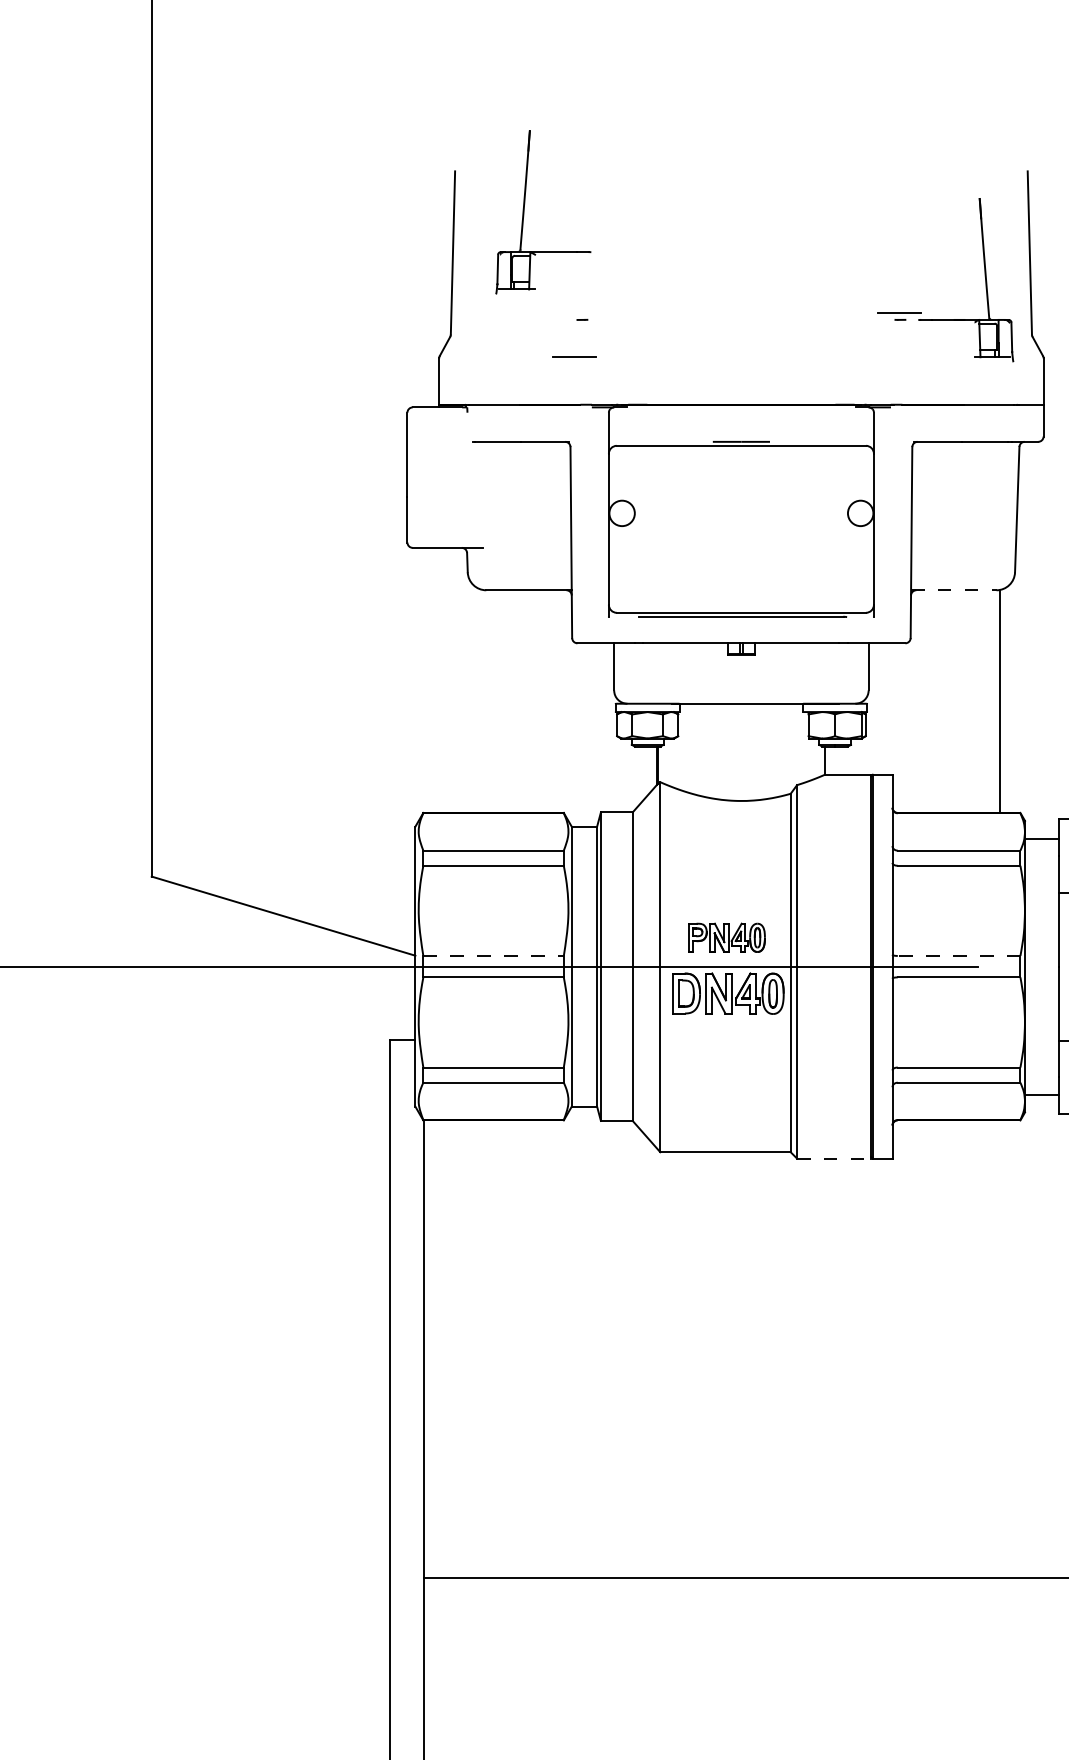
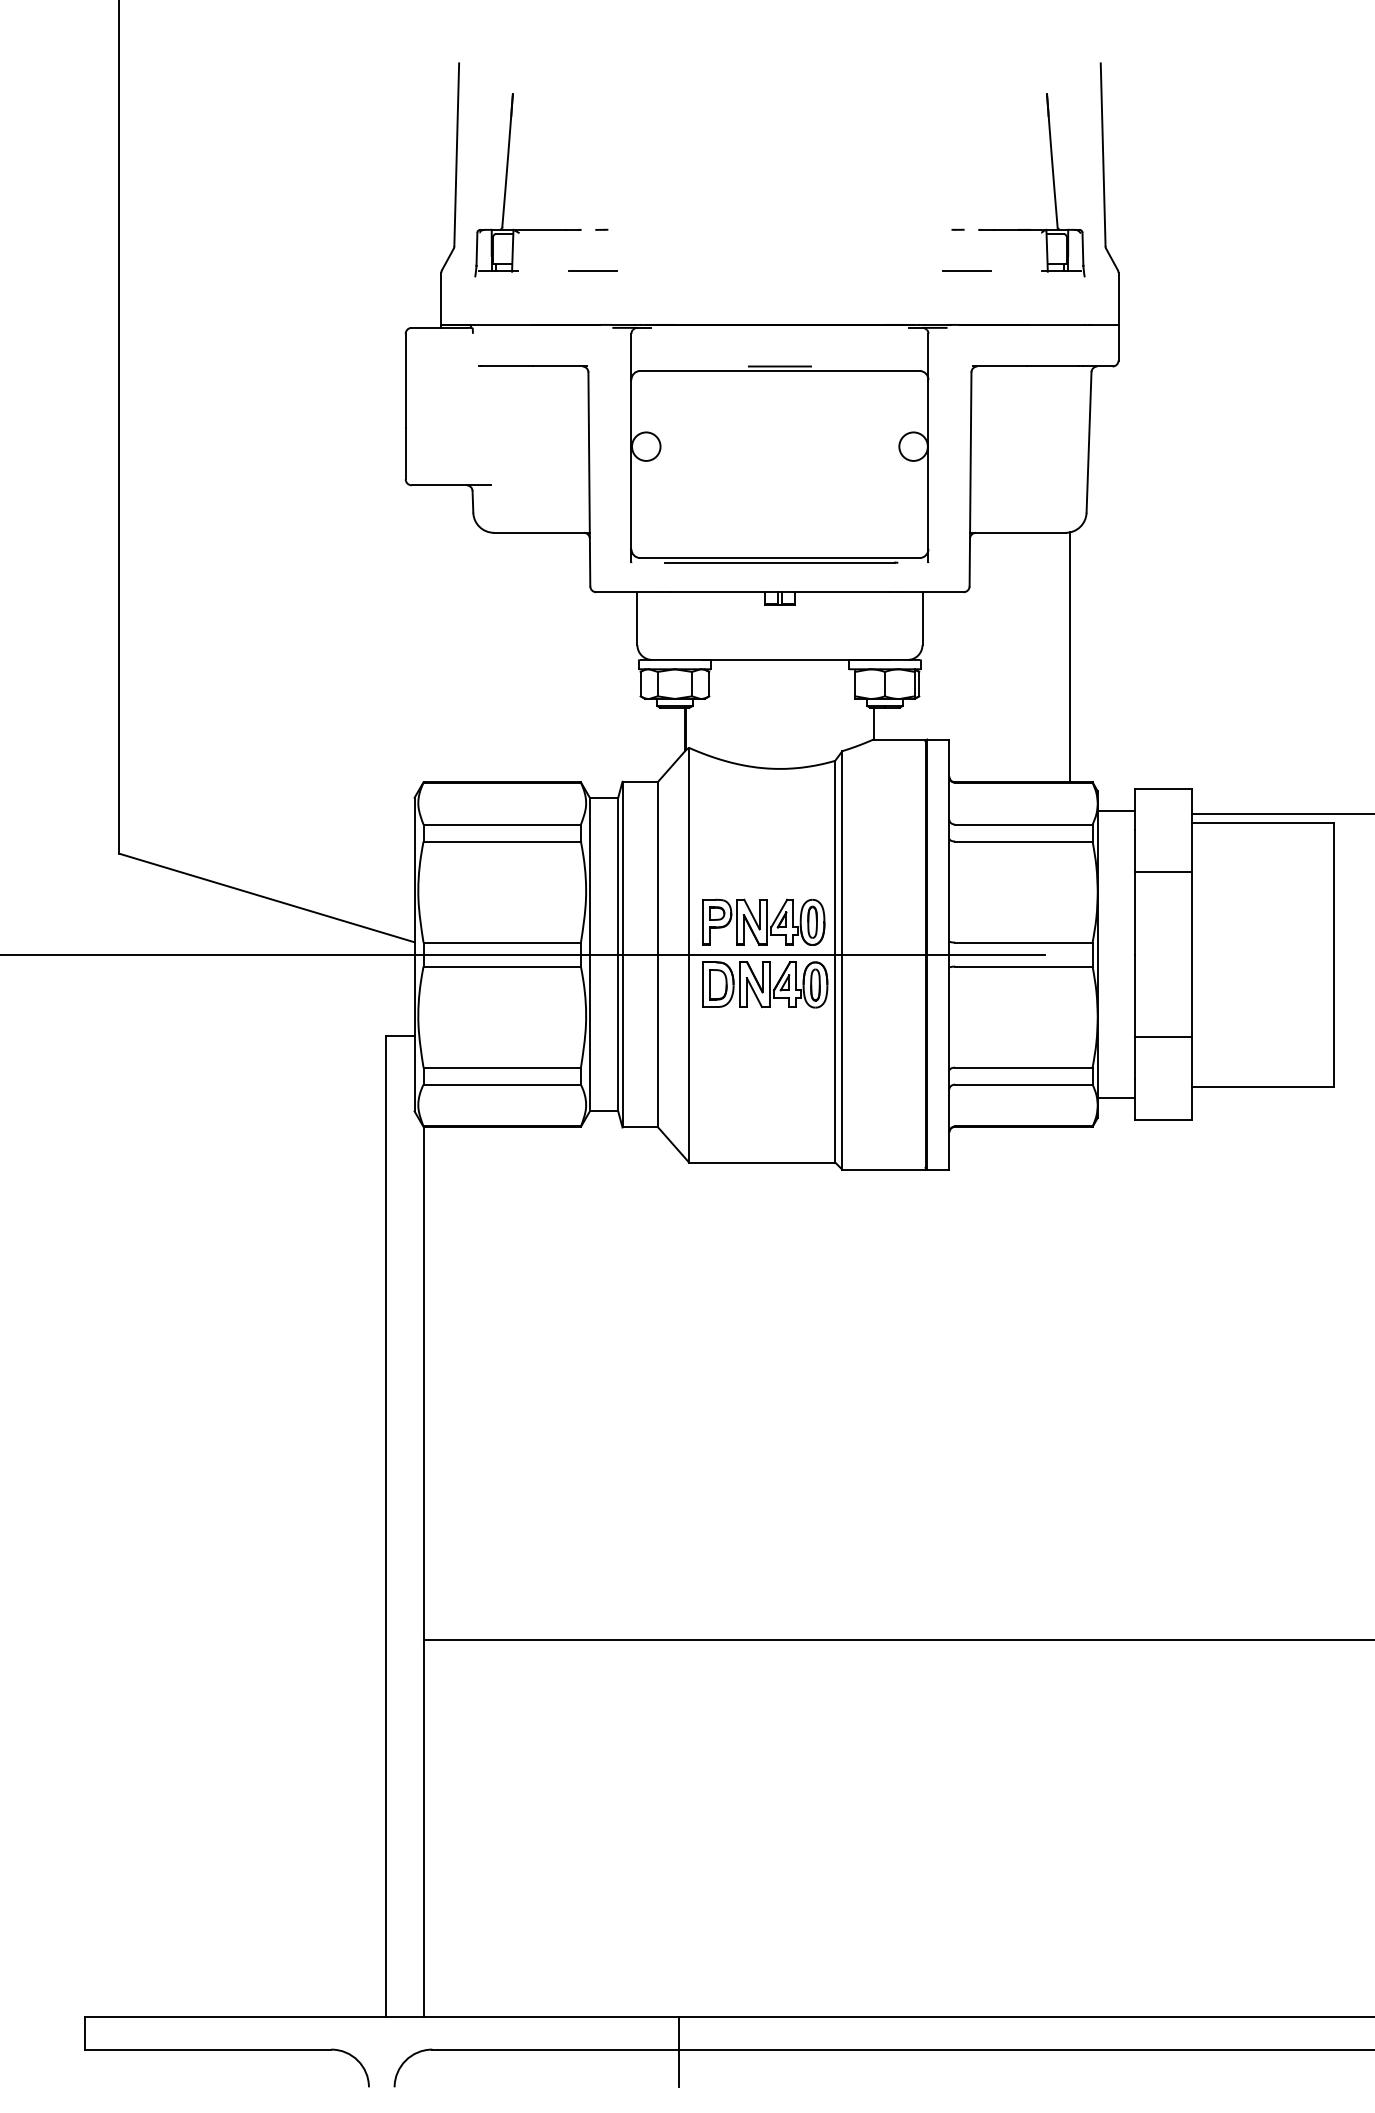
part: (525, 208) -> (507, 180), moved
line: (898, 312) -> (966, 270), moved
line: (953, 589) -> (1017, 532), dashed -> solid
part: (726, 937) -> (763, 921), size x1.43
line: (493, 955) -> (502, 942), dashed -> solid
line: (958, 955) -> (1023, 942), dashed -> solid
line: (833, 1158) -> (883, 1169), dashed -> solid

